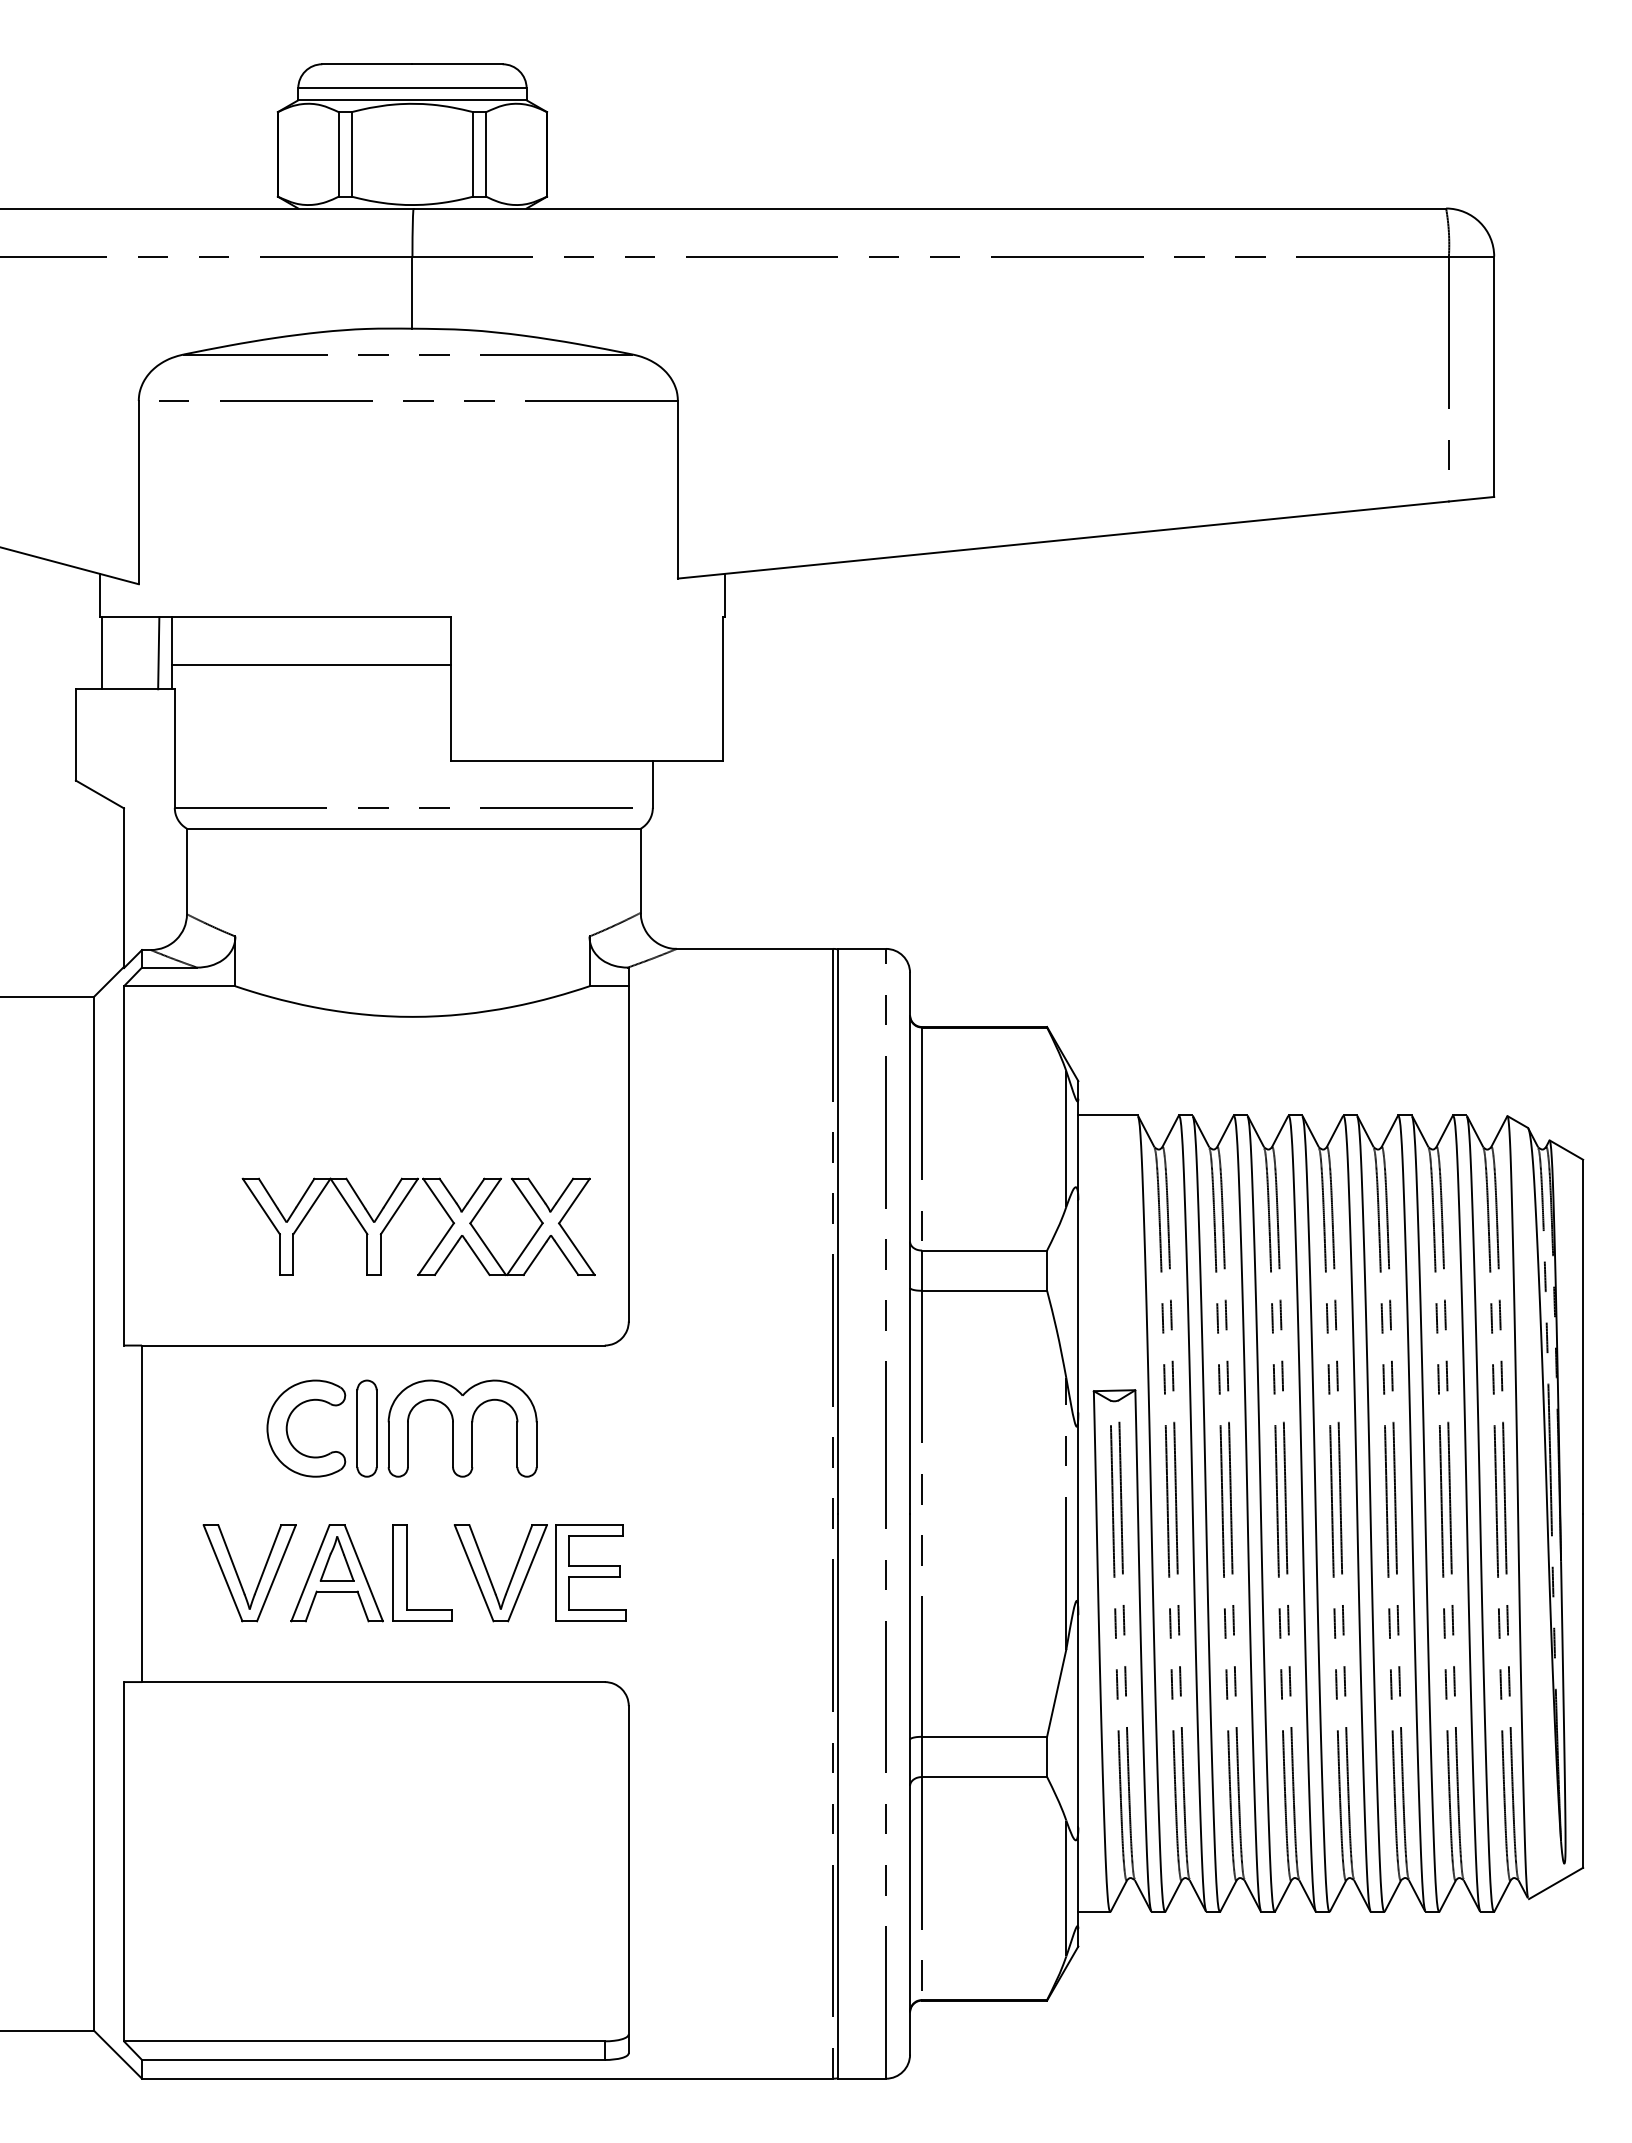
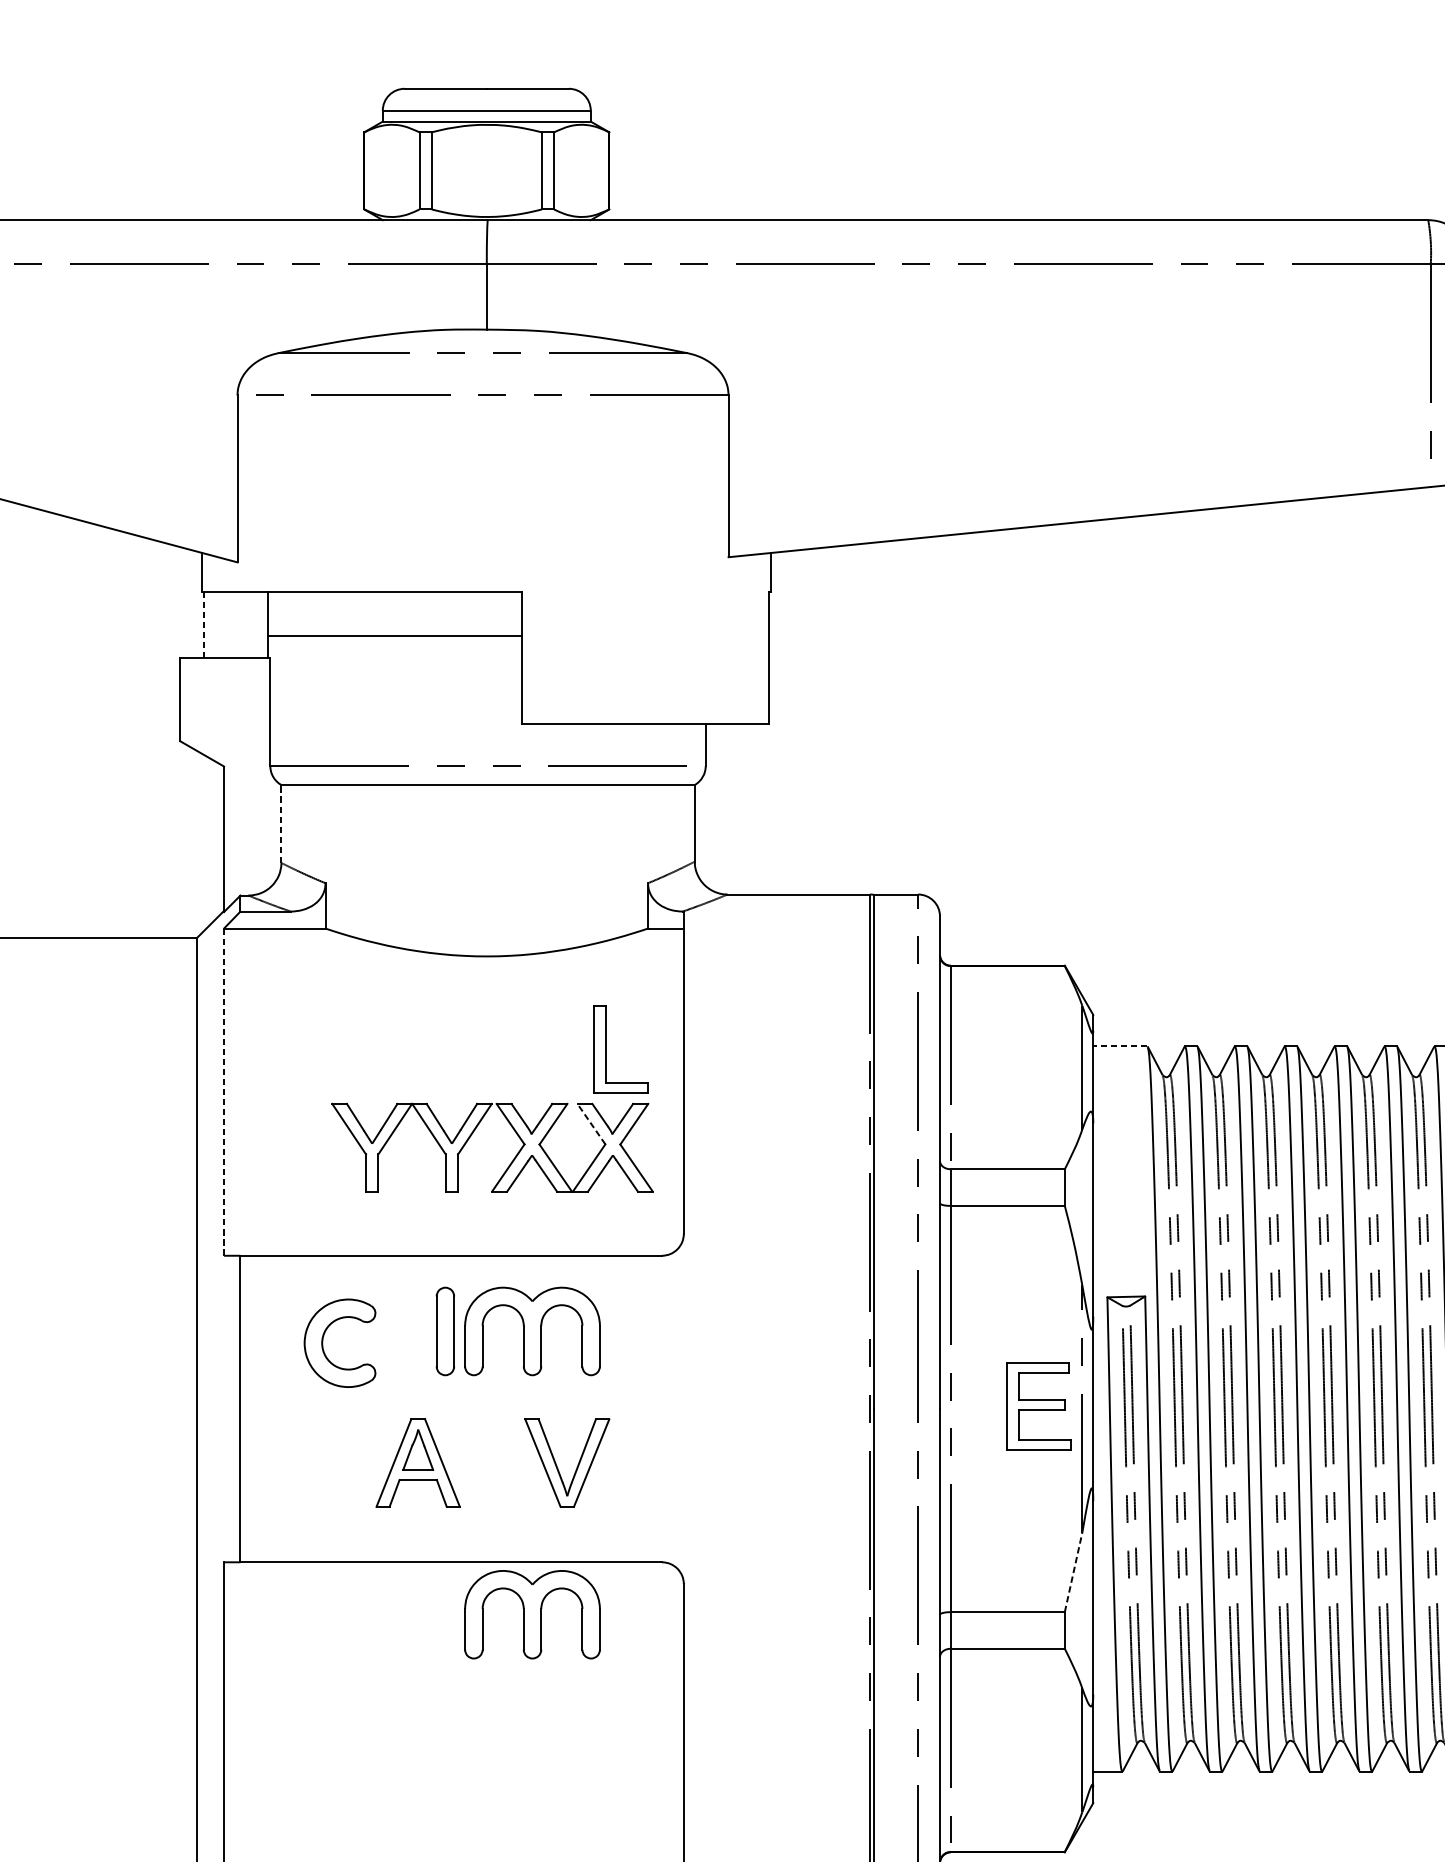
line: (102, 652) -> (204, 624), solid -> dashed
line: (158, 653) -> (255, 625), removed
line: (186, 871) -> (280, 824), solid -> dashed
line: (1107, 1115) -> (1119, 1046), solid -> dashed
line: (124, 1165) -> (224, 1091), solid -> dashed
line: (527, 1201) -> (591, 1124), solid -> dashed
part: (288, 1423) -> (323, 1338), moved
part: (407, 1572) -> (607, 1048), moved
part: (590, 1572) -> (1038, 1406), moved
part: (239, 1577) -> (329, 1467), removed
line: (1056, 1693) -> (1073, 1572), solid -> dashed
part: (462, 1739) -> (532, 1614), added

